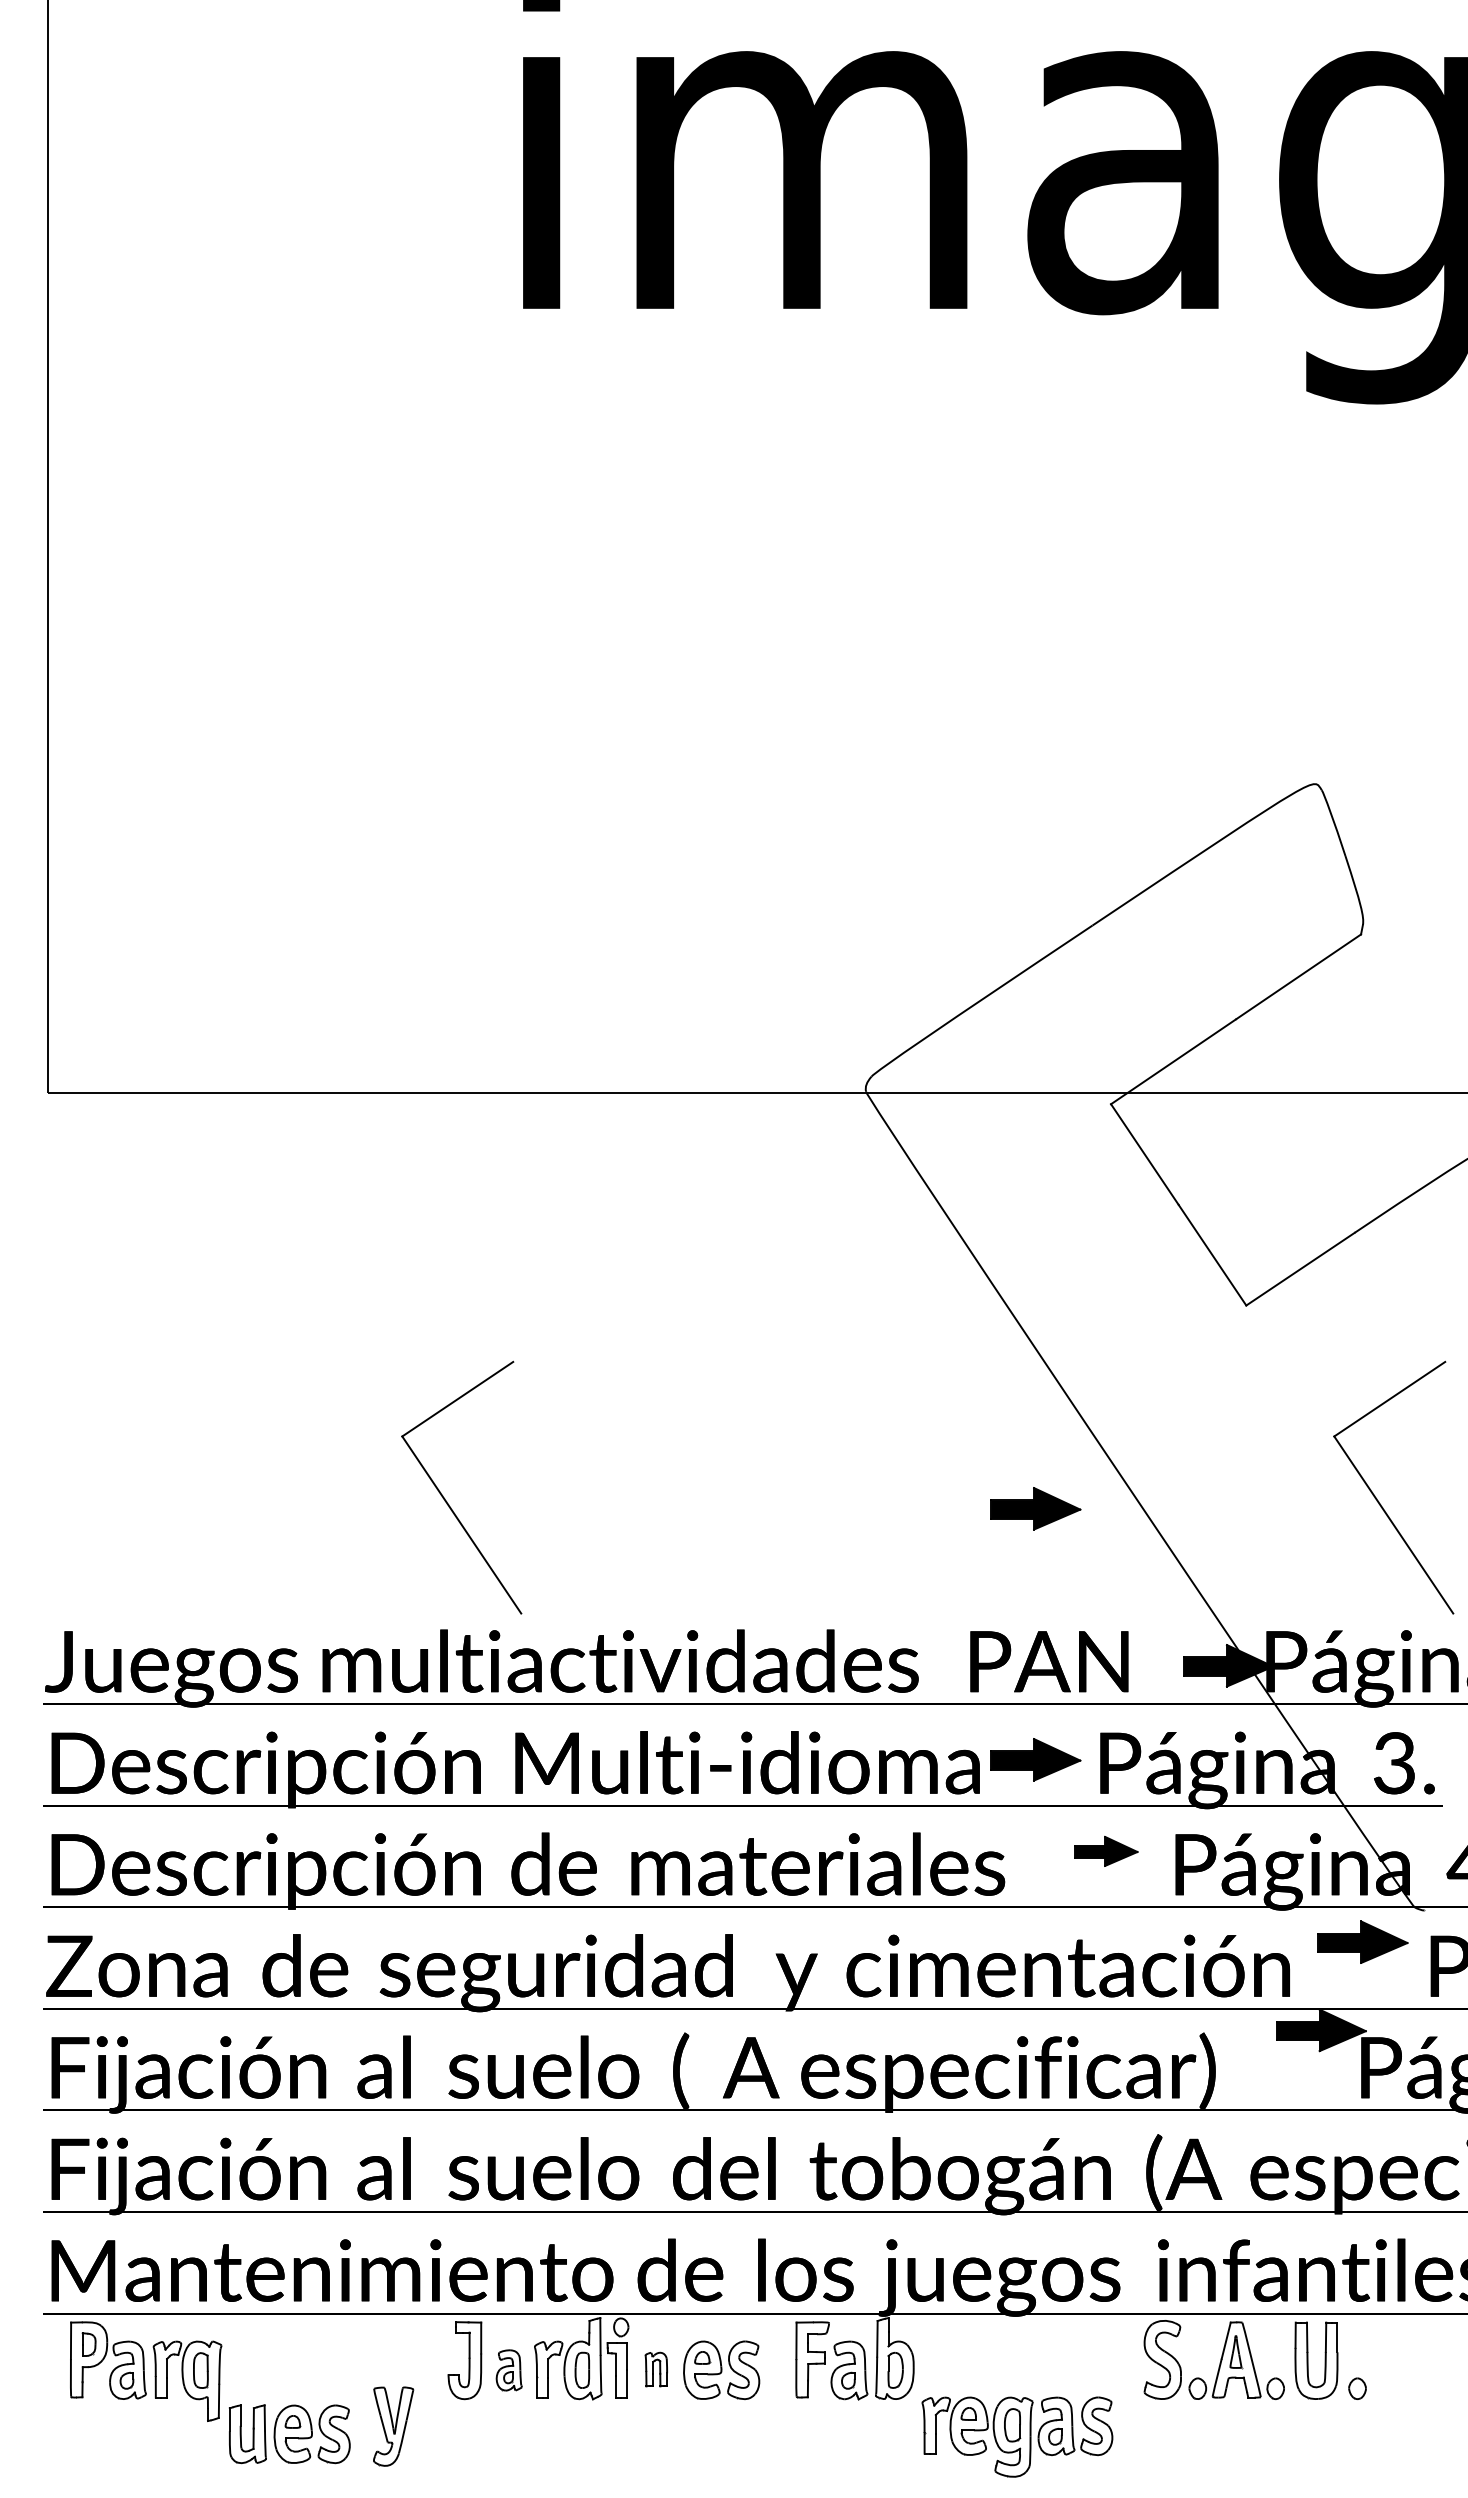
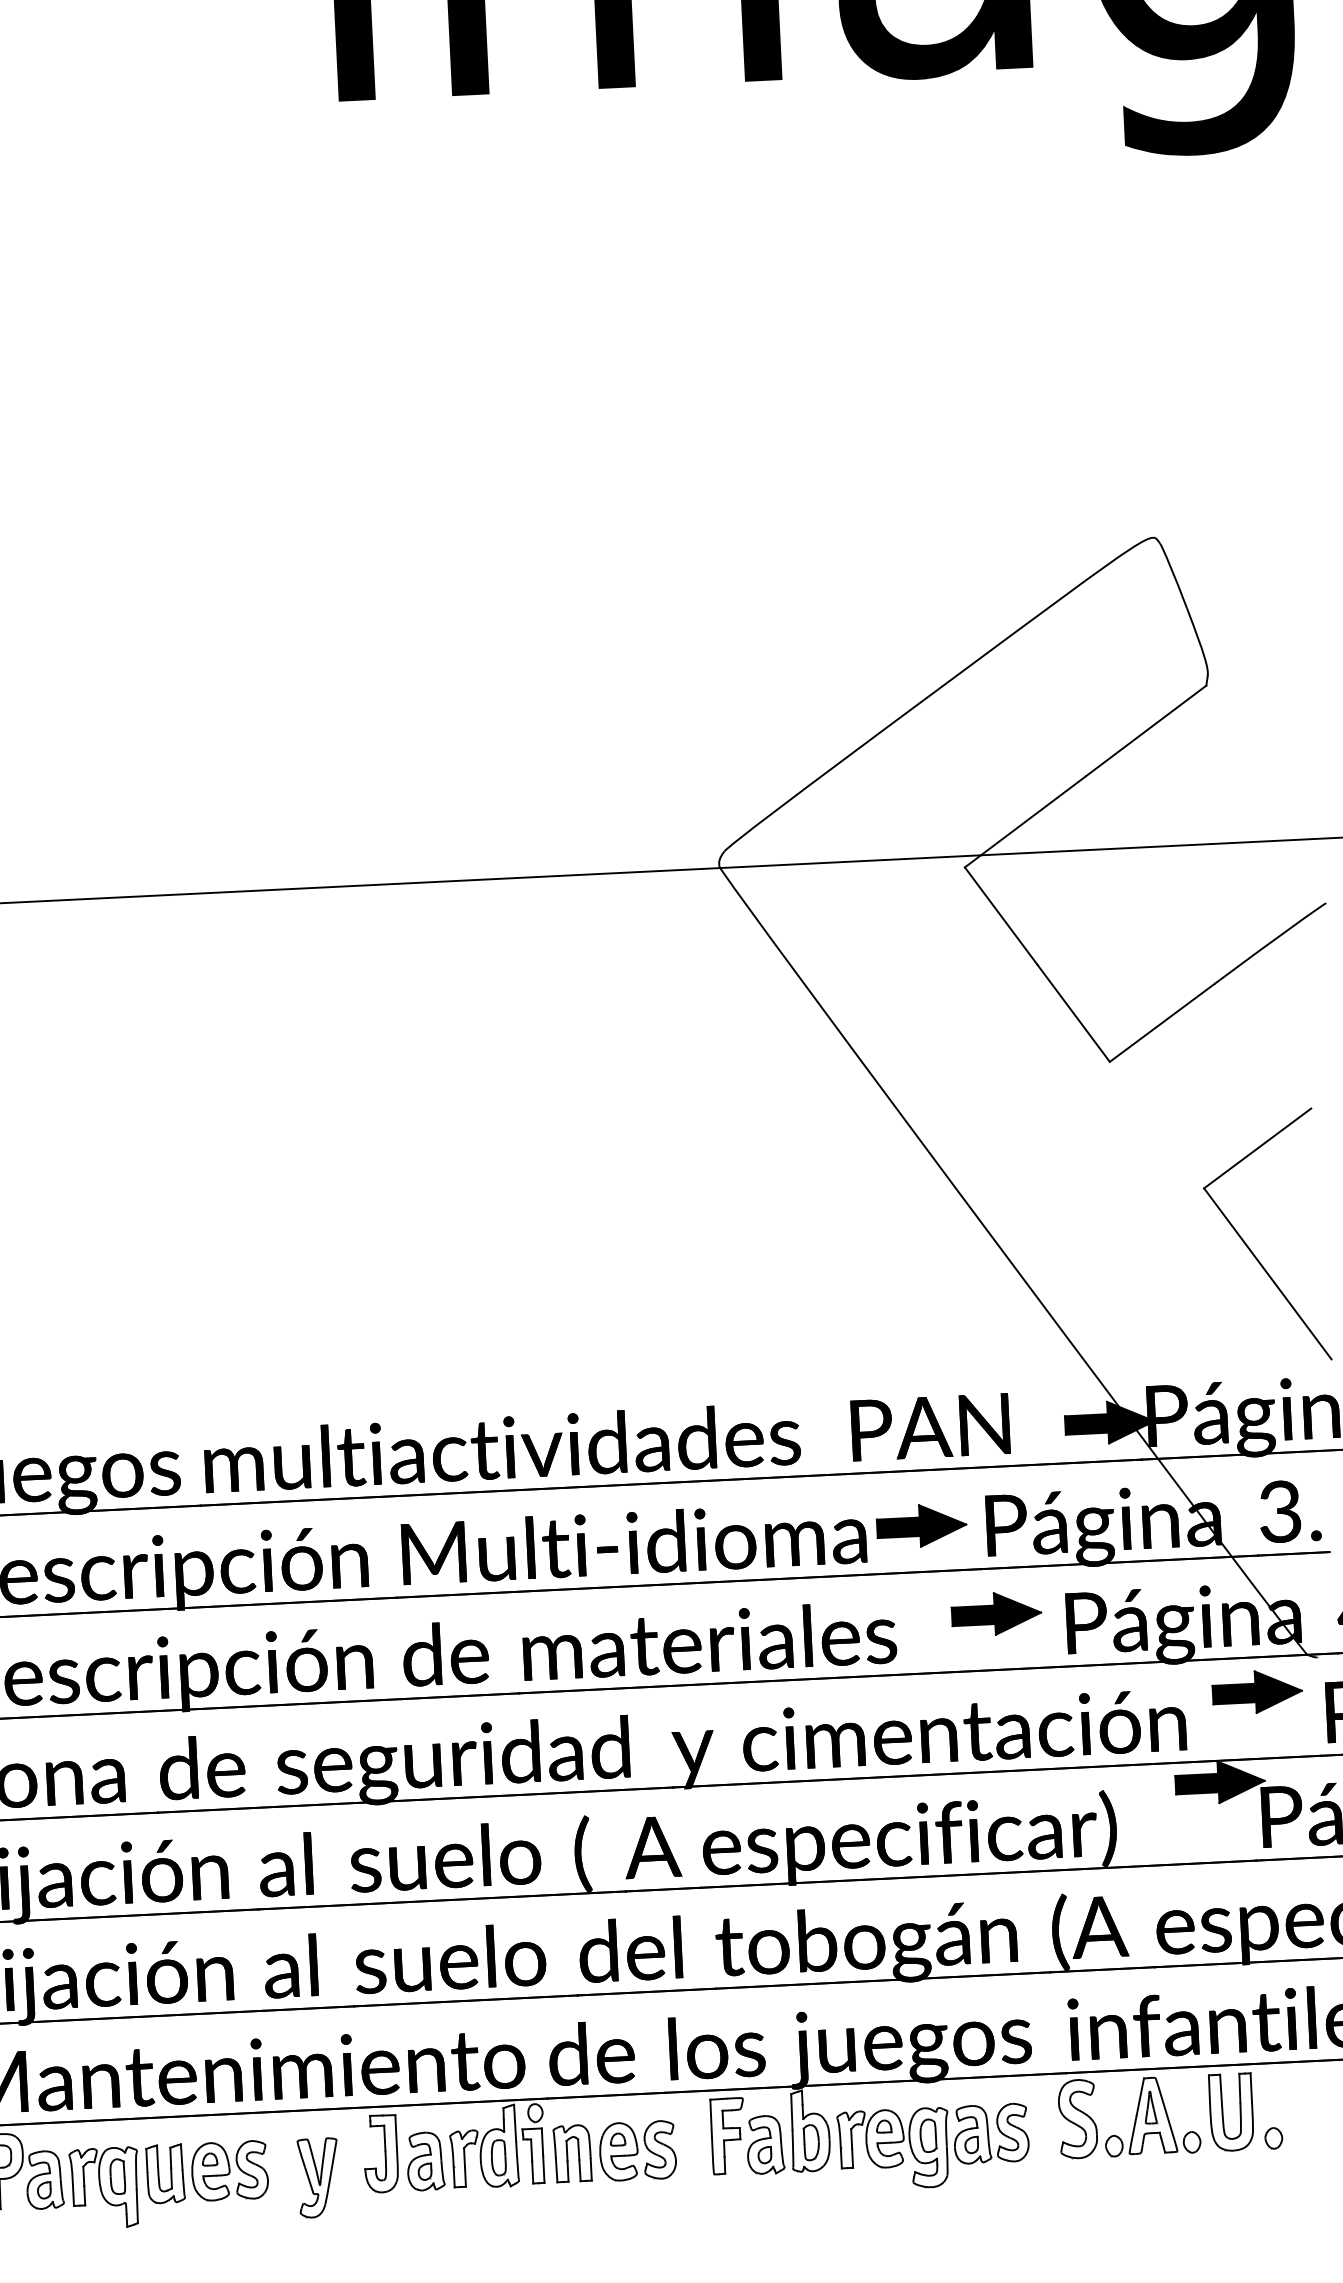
part: (445, 1498) -> (319, 1293), removed
part: (1035, 1508) -> (909, 1274), removed
part: (1106, 1851) -> (996, 1614), size x1.43
part: (656, 2369) -> (572, 2153), size x1.67
part: (509, 2370) -> (425, 2161), size x1.43
part: (393, 2426) -> (318, 2177), moved
part: (289, 2434) -> (207, 2172), moved
part: (1017, 2436) -> (933, 2146), moved

